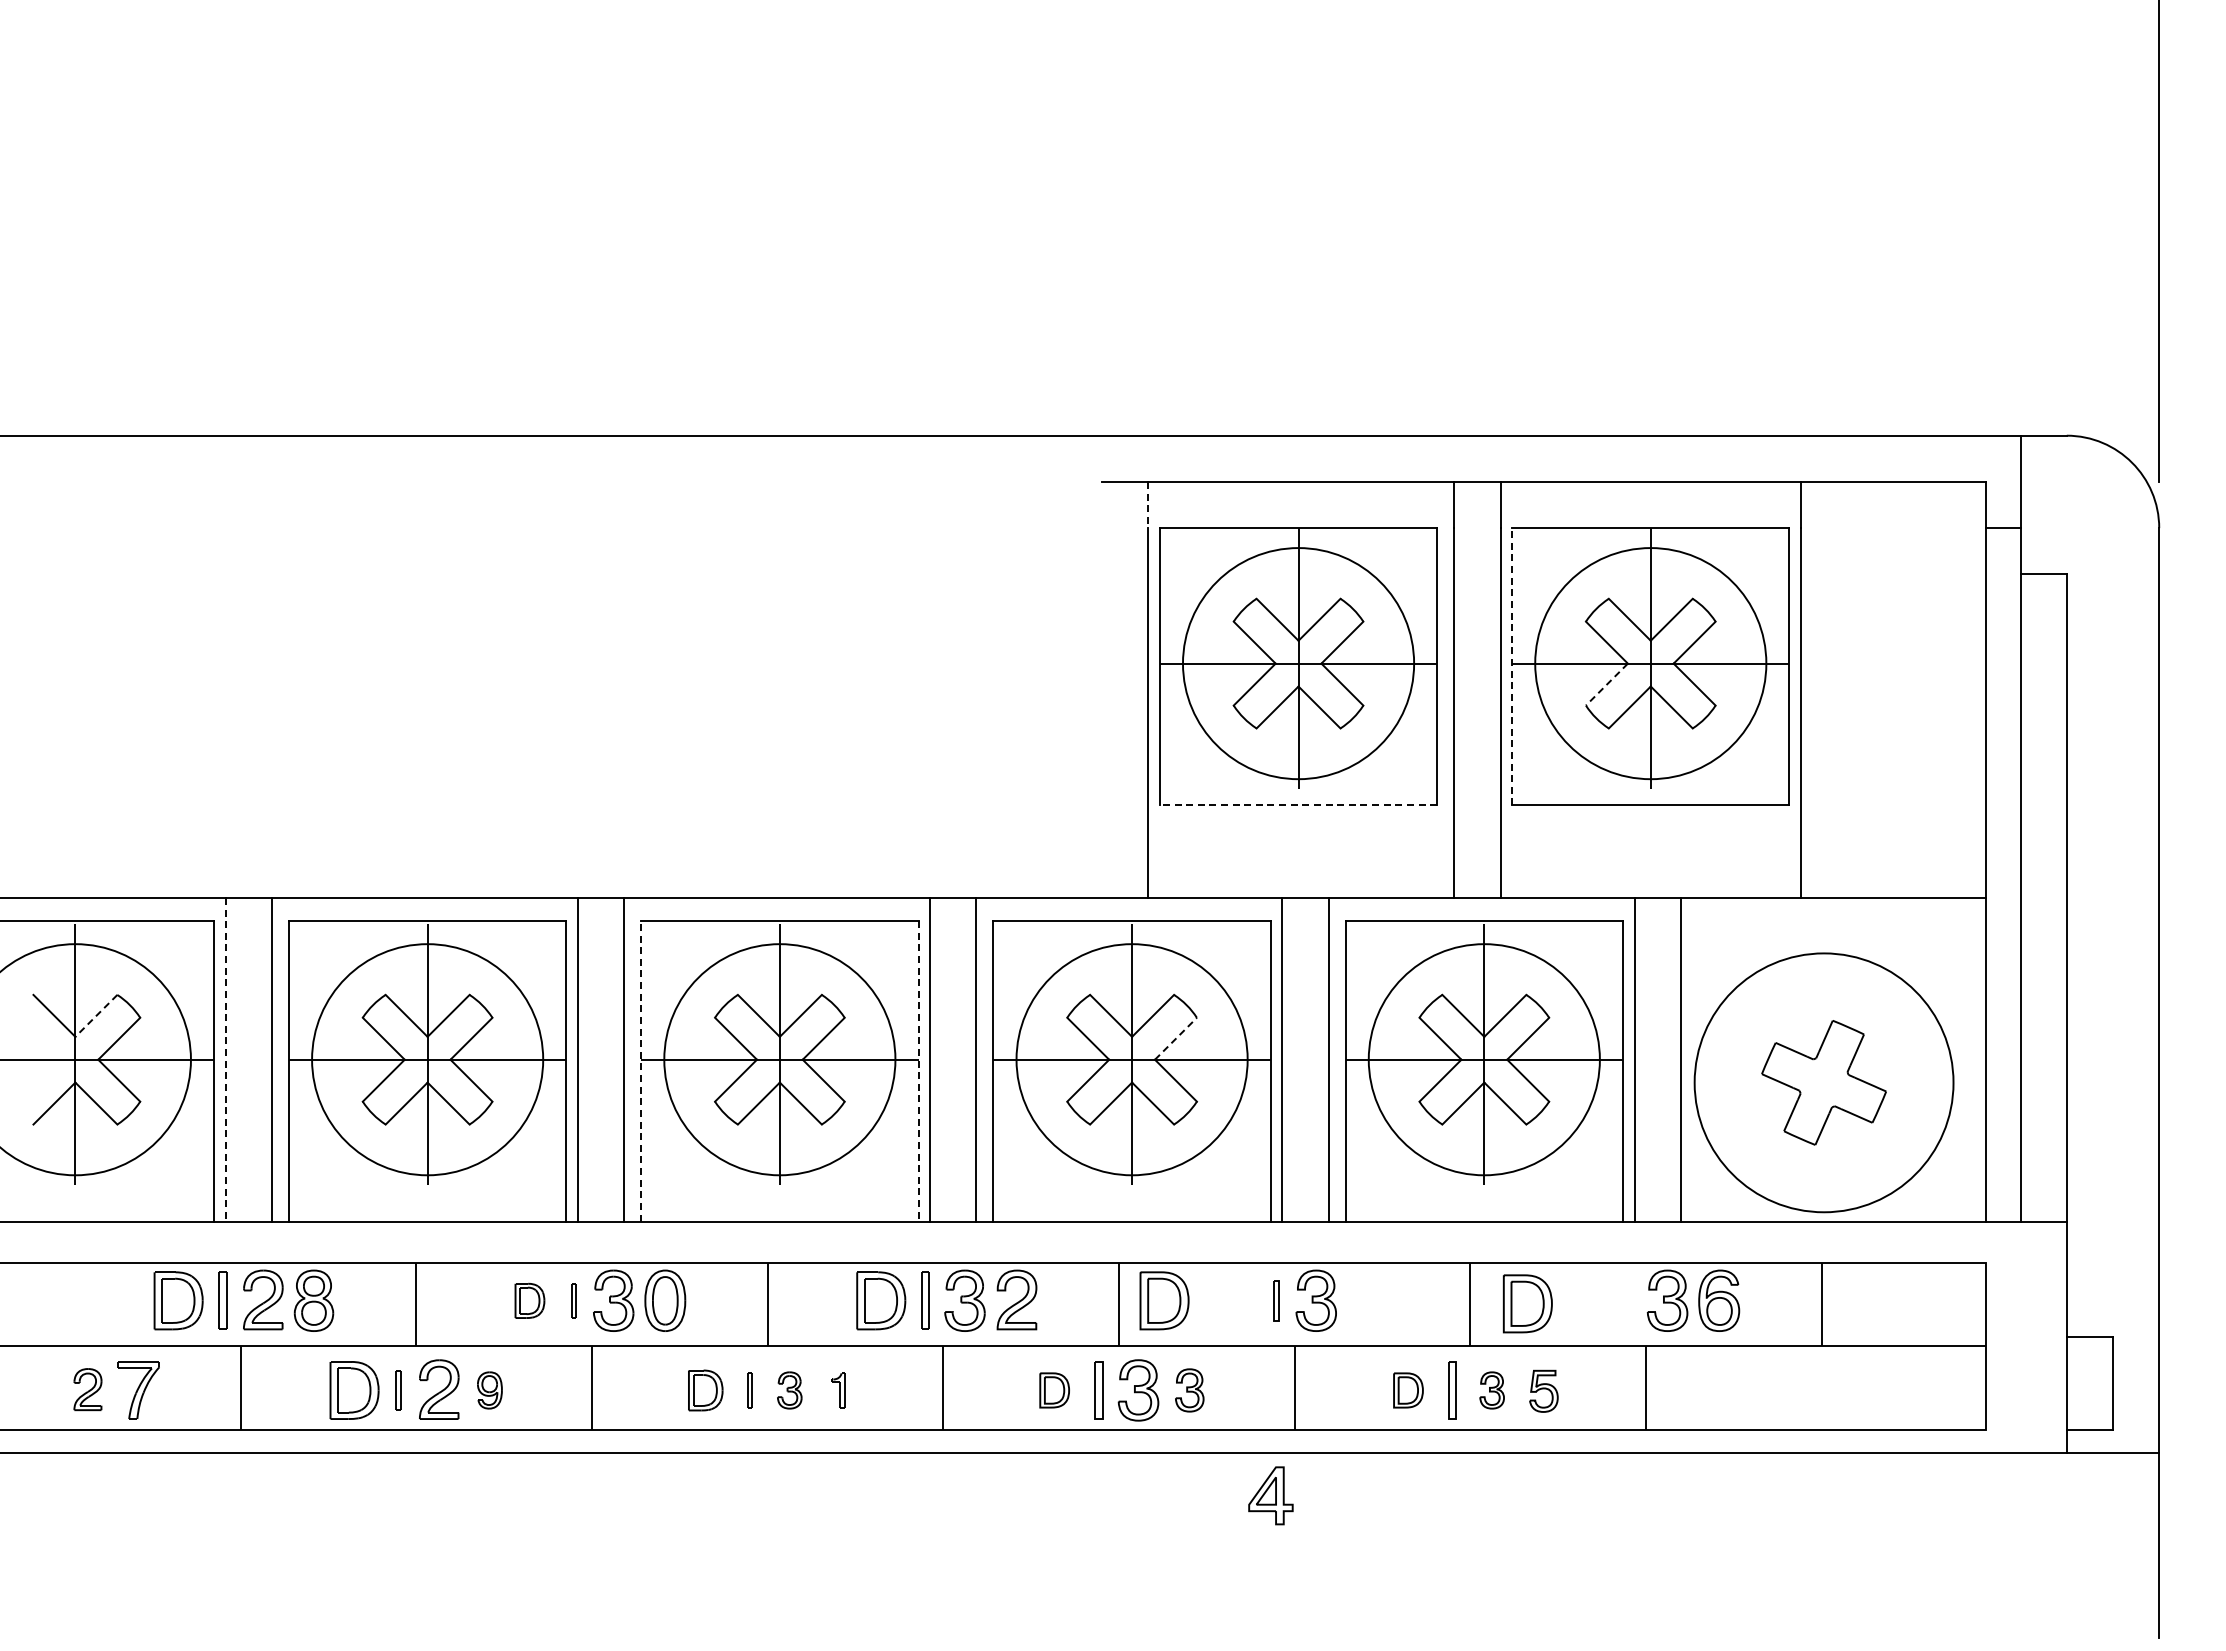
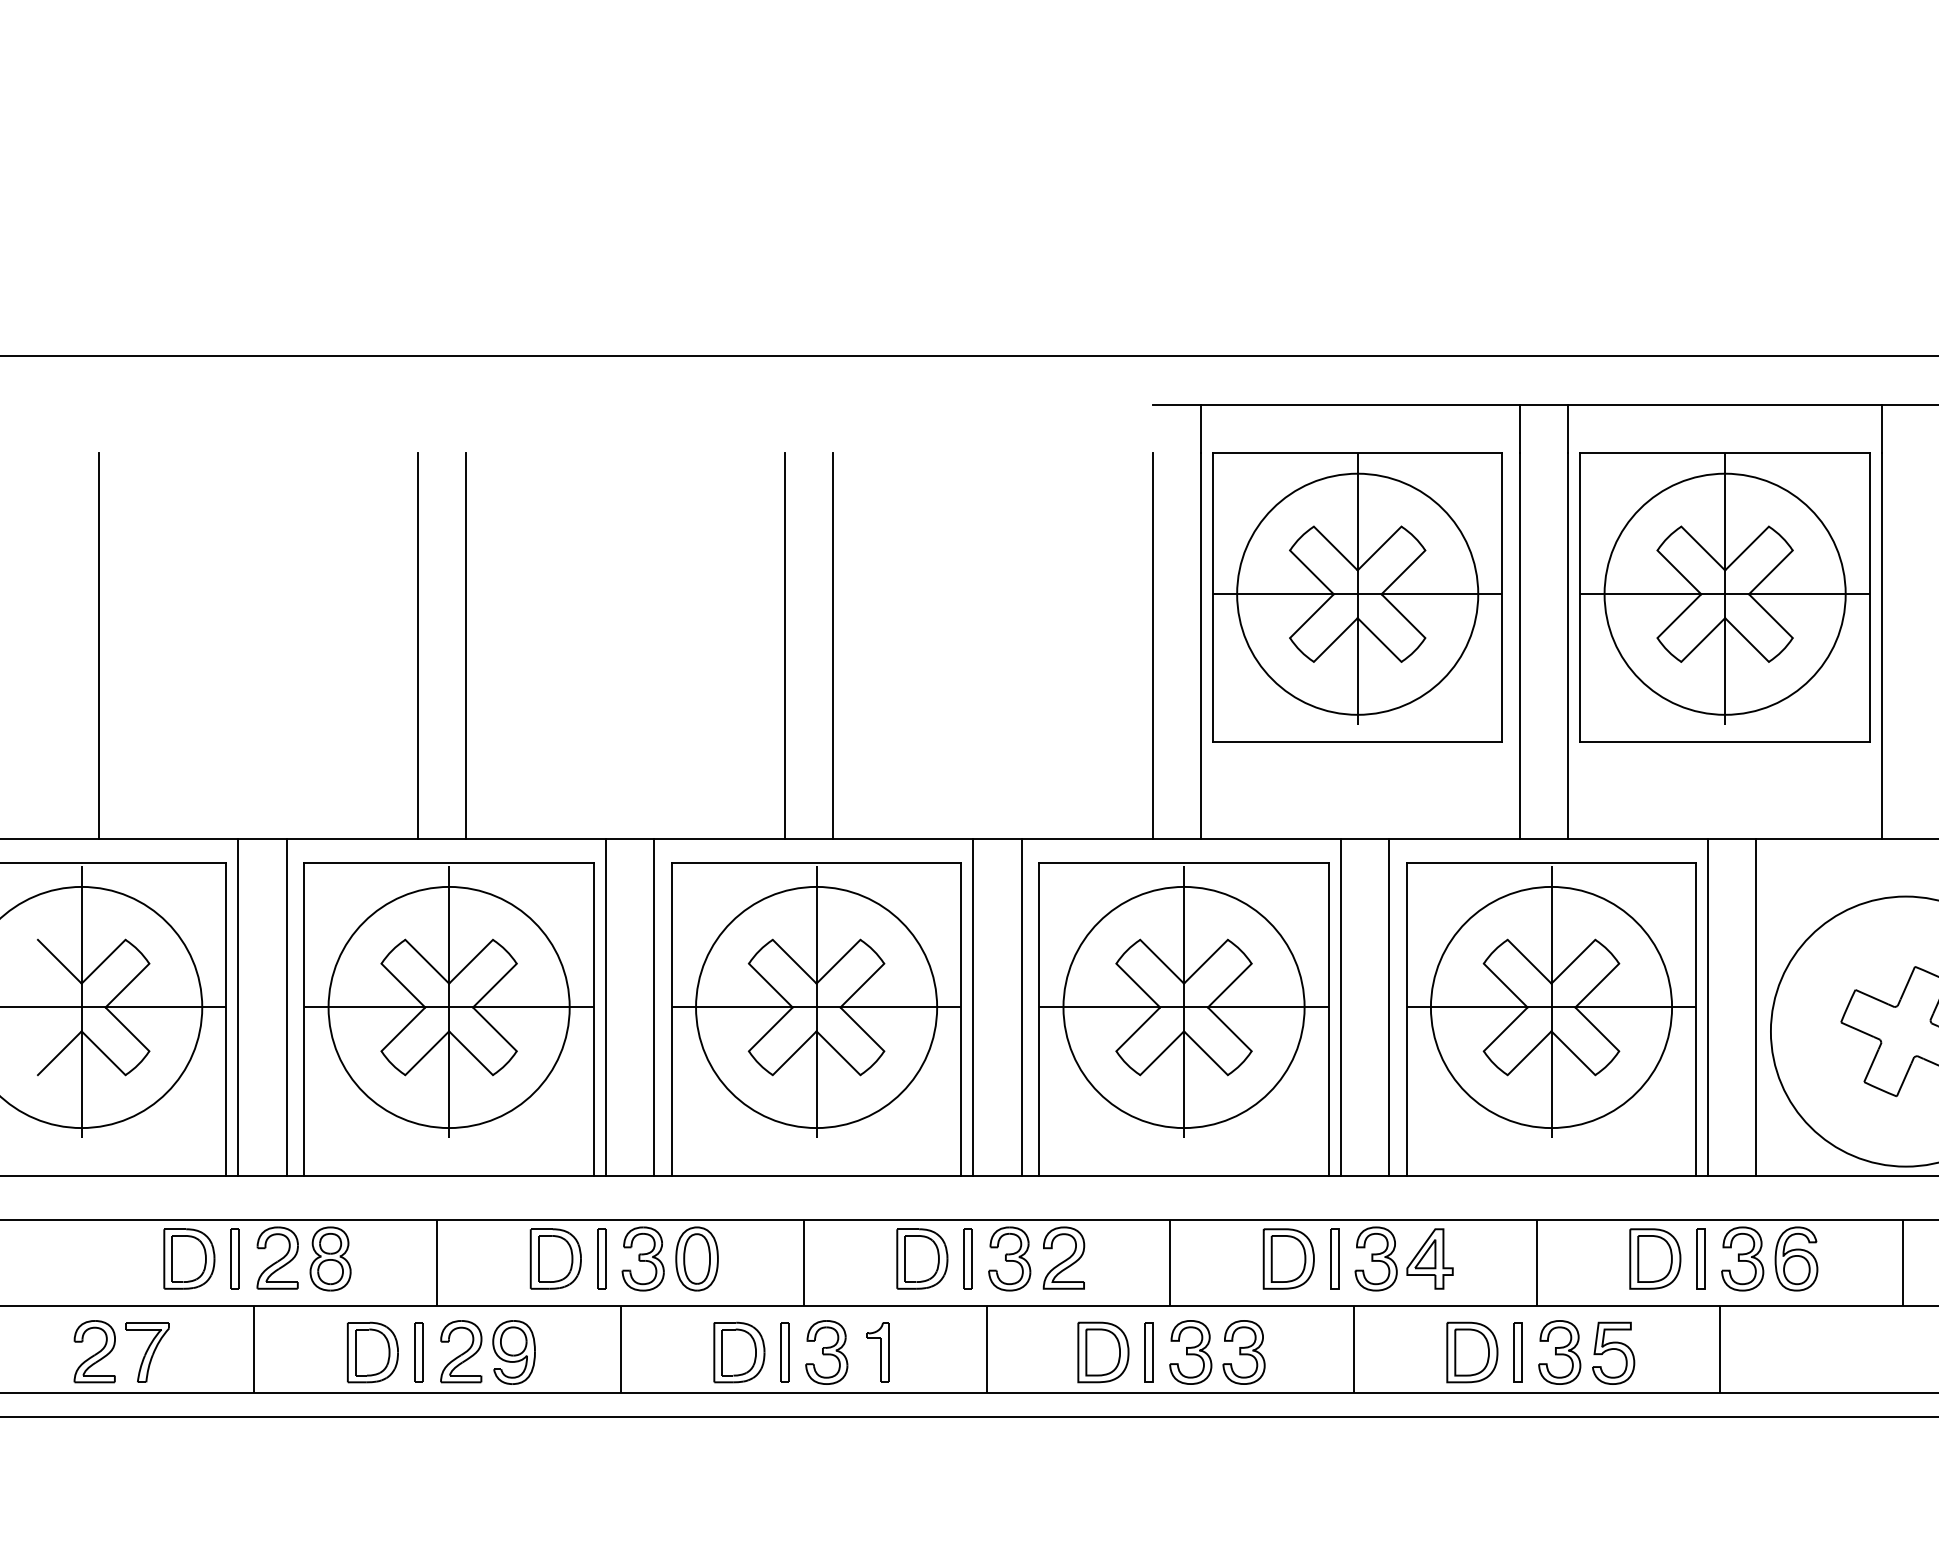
line: (1148, 505) -> (1201, 429), dashed -> solid
line: (1512, 666) -> (1580, 597), dashed -> solid
line: (1606, 684) -> (1678, 616), dashed -> solid
line: (91, 712) -> (98, 645), added
line: (397, 712) -> (417, 645), added
line: (443, 712) -> (465, 645), added
line: (749, 712) -> (784, 645), added
line: (796, 712) -> (833, 645), added
line: (1102, 712) -> (1153, 645), added
line: (1298, 805) -> (1357, 742), dashed -> solid
line: (96, 1015) -> (103, 961), dashed -> solid
line: (1175, 1038) -> (1229, 985), dashed -> solid
line: (225, 1059) -> (238, 1007), dashed -> solid
line: (641, 1070) -> (672, 1018), dashed -> solid
line: (918, 1071) -> (961, 1019), dashed -> solid
part: (529, 1300) -> (555, 1258), size x1.67
part: (573, 1300) -> (601, 1258), size x1.67
part: (1164, 1300) -> (1288, 1258), moved
part: (1276, 1300) -> (1334, 1258), size x1.43
part: (1627, 1300) -> (1700, 1258), added
part: (1527, 1303) -> (1654, 1258), moved
part: (87, 1389) -> (94, 1351), size x1.43
part: (398, 1390) -> (418, 1352), size x1.43
part: (489, 1390) -> (513, 1352), size x1.67
part: (705, 1390) -> (739, 1352), size x1.43
part: (749, 1390) -> (784, 1352), size x1.67
part: (789, 1390) -> (826, 1352), size x1.67
part: (838, 1390) -> (877, 1352), size x1.67
part: (1054, 1390) -> (1103, 1352), size x1.67
part: (1189, 1390) -> (1243, 1352), size x1.43
part: (1408, 1390) -> (1472, 1352), size x1.67
part: (1491, 1390) -> (1558, 1352), size x1.67
part: (1543, 1391) -> (1613, 1353), size x1.43
part: (1270, 1495) -> (1429, 1258), moved

